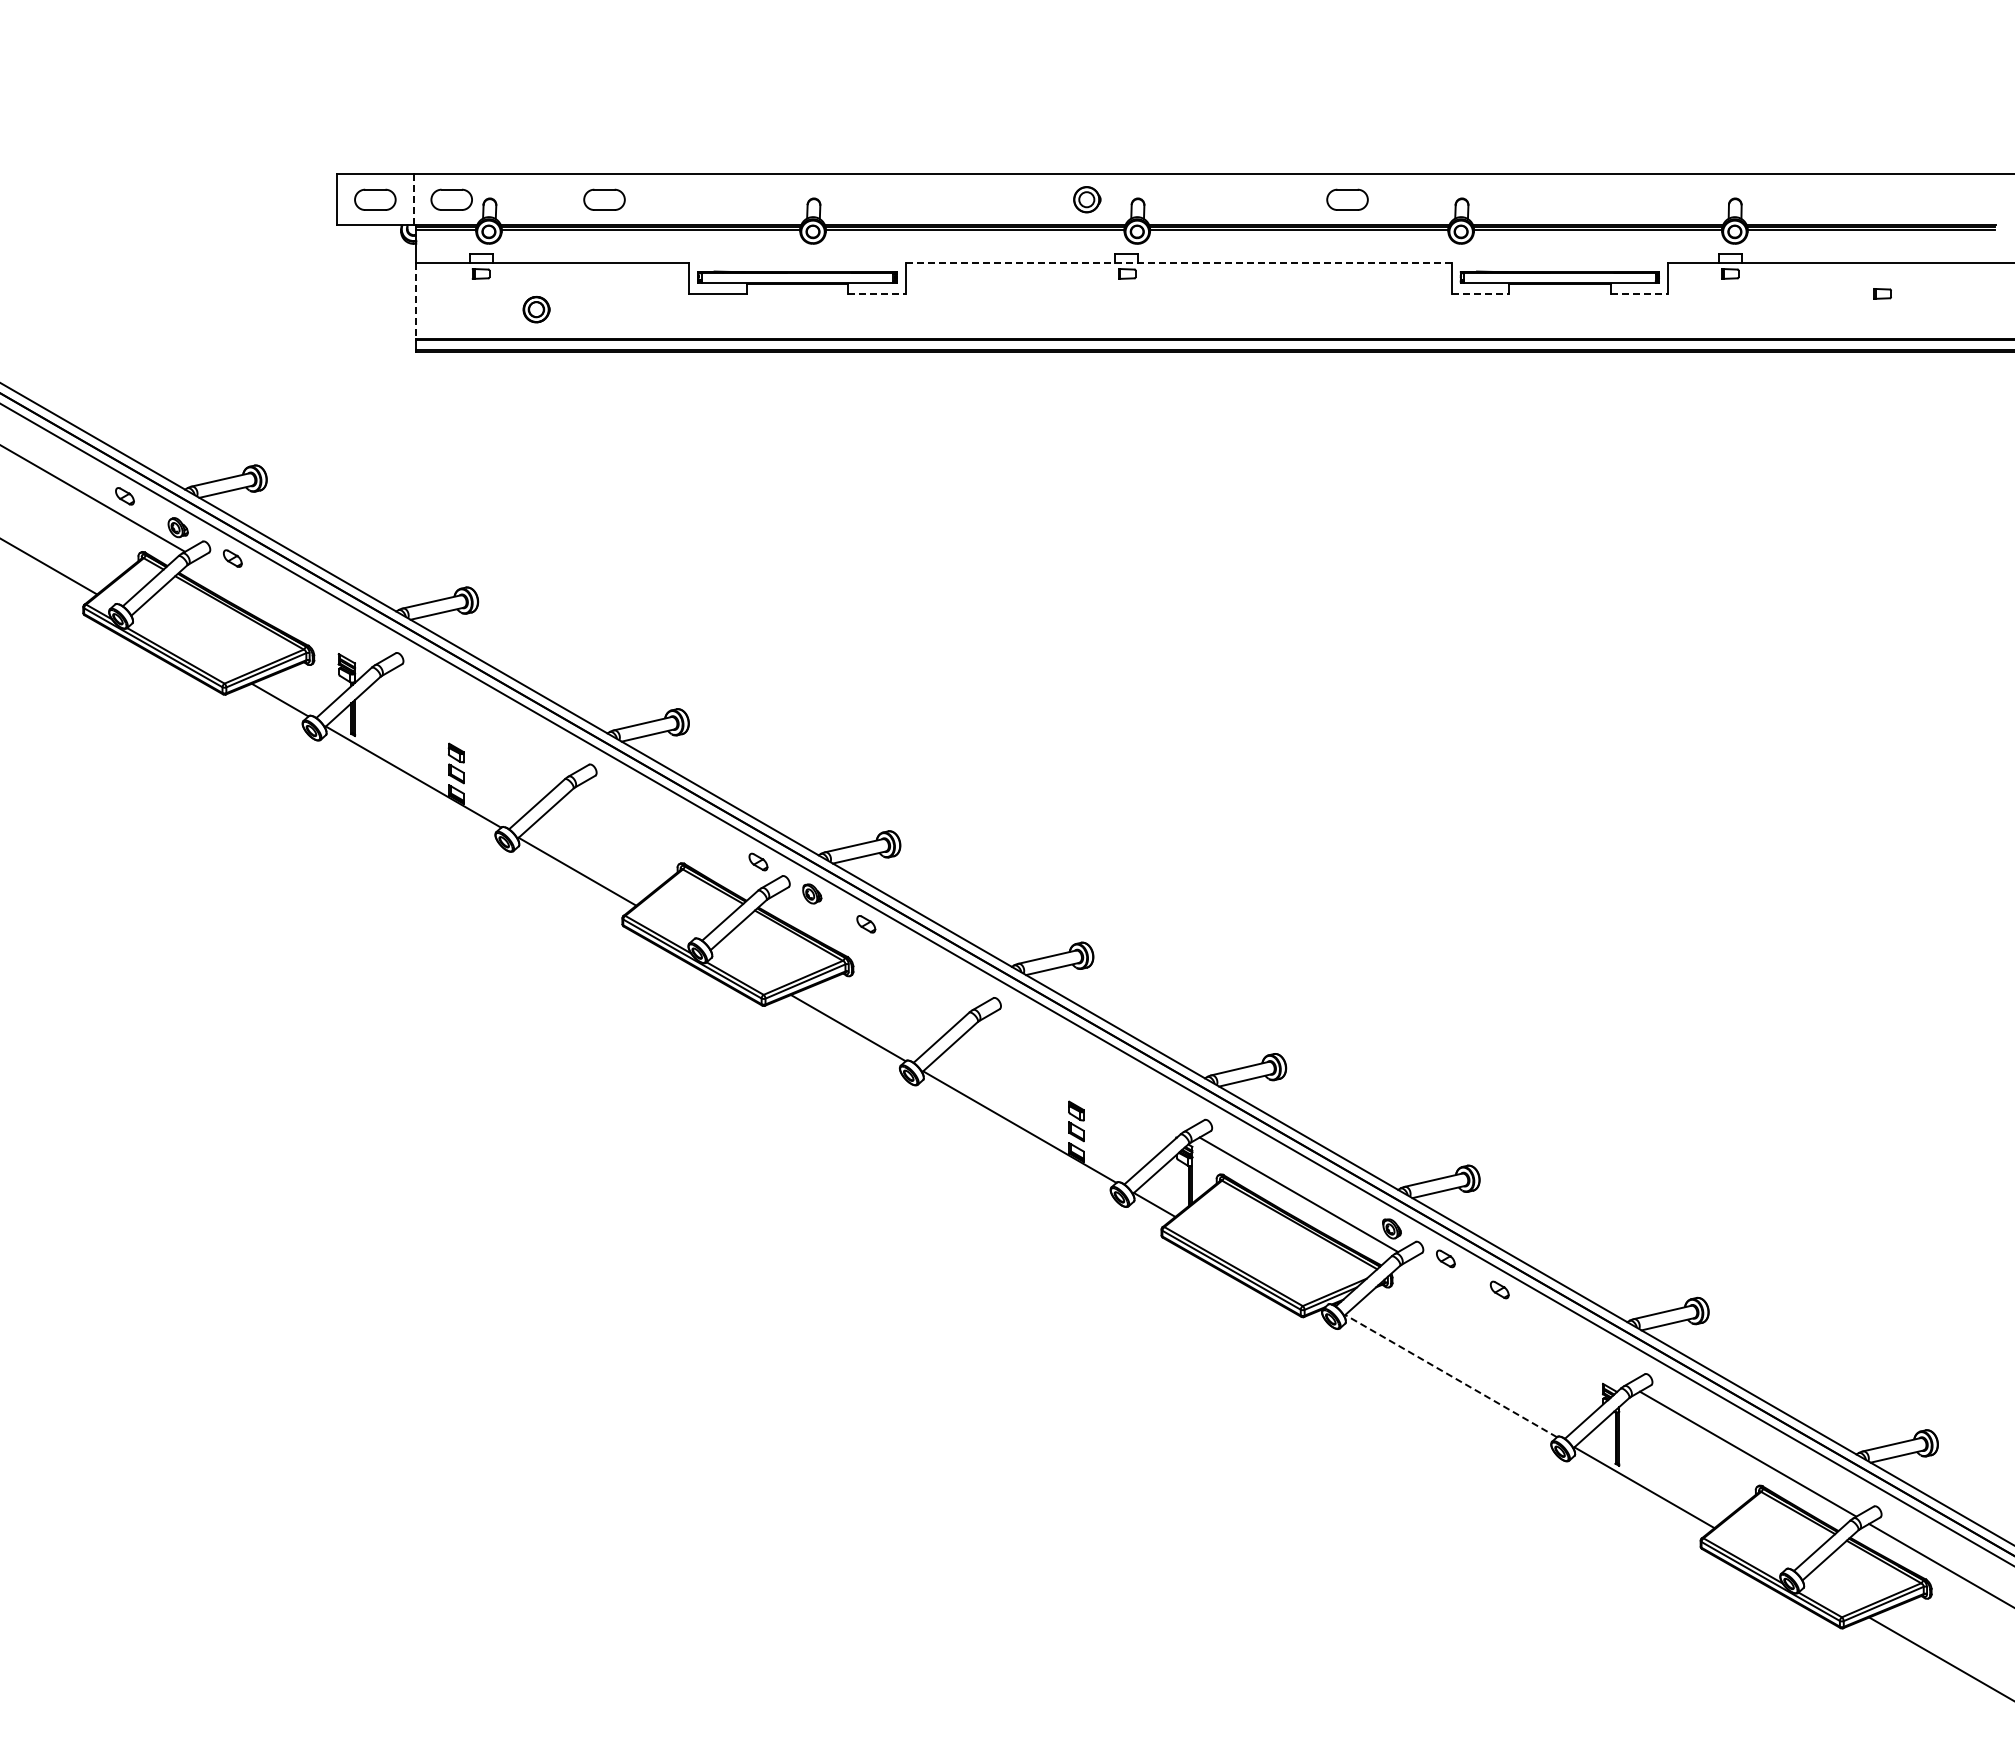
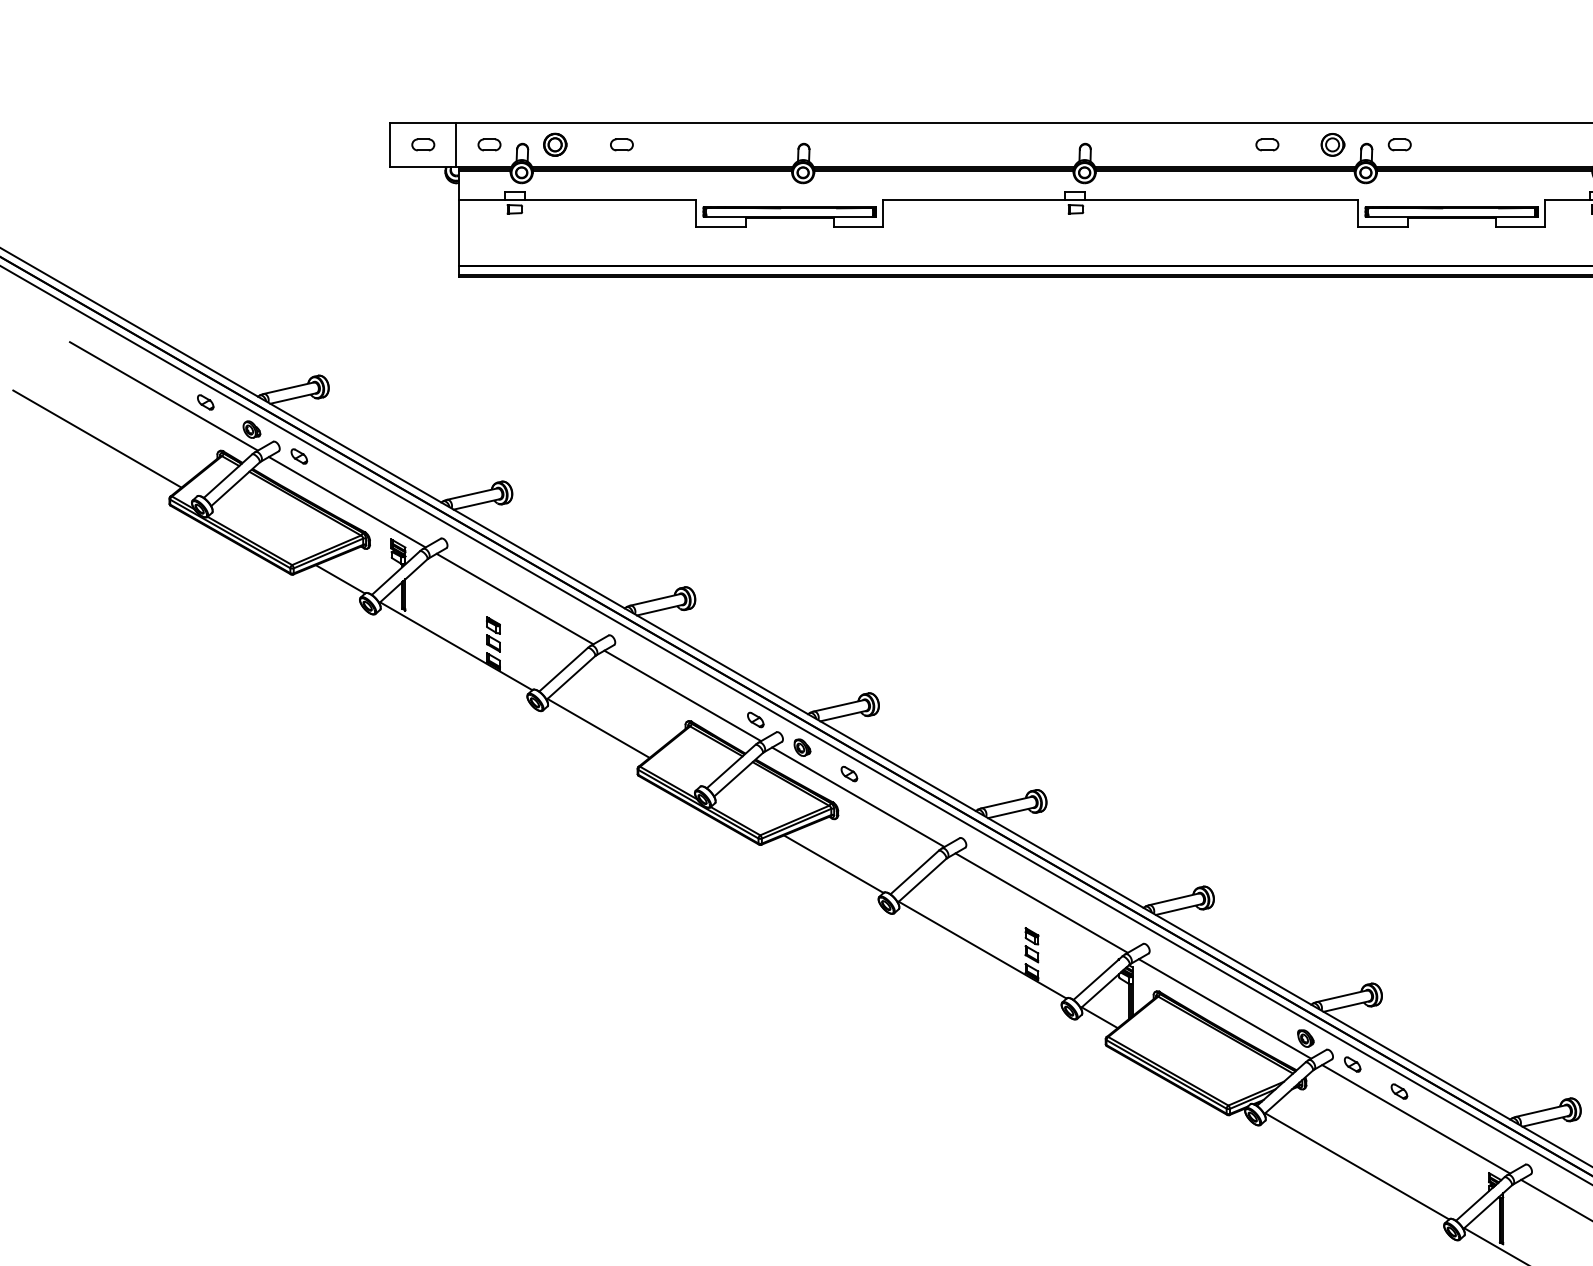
part: (375, 199) -> (423, 144), size x0.62
part: (451, 199) -> (489, 144), size x0.62
part: (603, 199) -> (621, 144), size x0.62
part: (1087, 199) -> (1333, 144), moved
part: (1347, 199) -> (1267, 144), size x0.62
part: (1499, 199) -> (1399, 144), added
line: (413, 200) -> (456, 145), dashed -> solid
line: (1179, 263) -> (1121, 200), dashed -> solid
line: (876, 293) -> (858, 226), dashed -> solid
line: (1480, 293) -> (1382, 226), dashed -> solid
line: (1639, 293) -> (1520, 226), dashed -> solid
line: (416, 301) -> (458, 233), dashed -> solid
part: (536, 309) -> (555, 144), moved
line: (287, 611) -> (346, 502), added
line: (481, 722) -> (515, 598), added
line: (674, 834) -> (682, 696), added
line: (876, 950) -> (858, 796), added
line: (1087, 1072) -> (1041, 902), added
line: (1518, 1321) -> (1415, 1118), added
line: (1450, 1375) -> (1356, 1165), dashed -> solid

